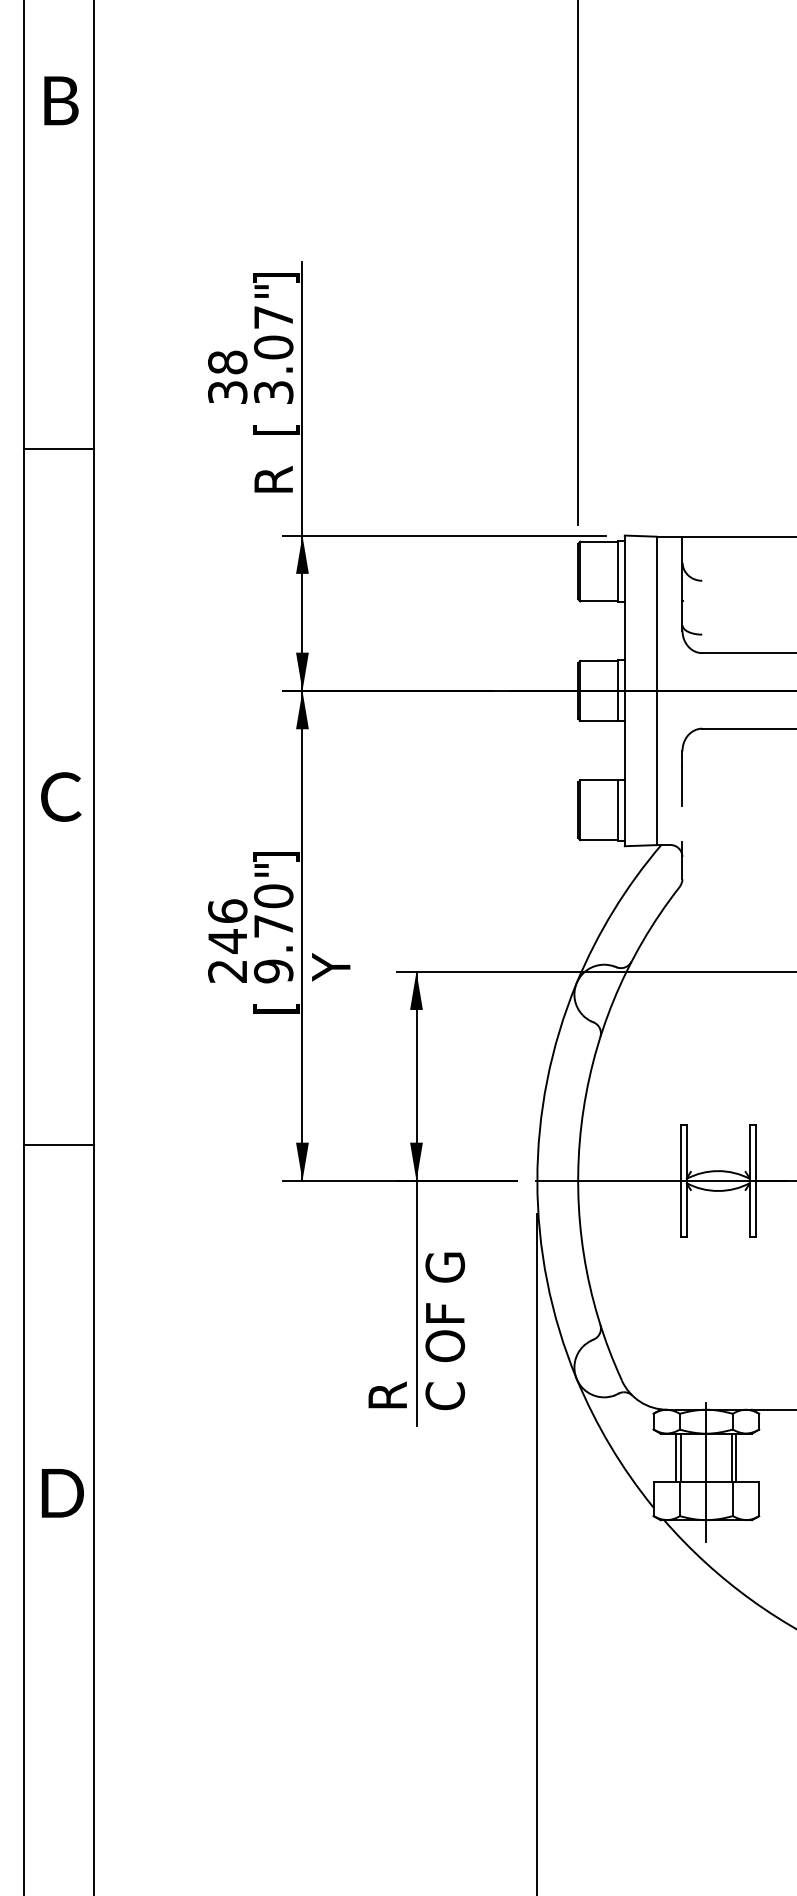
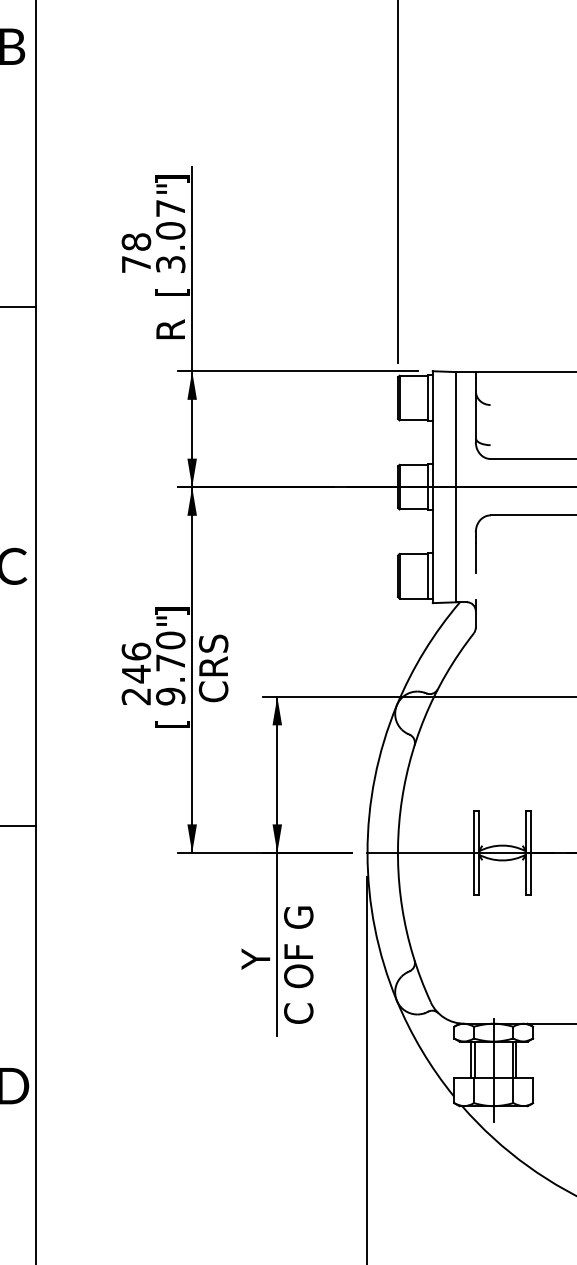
text: (227, 392) -> (136, 264), 38 -> 78
text: (330, 934) -> (213, 669), Y -> CRS
text: (387, 1358) -> (255, 985), R -> Y

